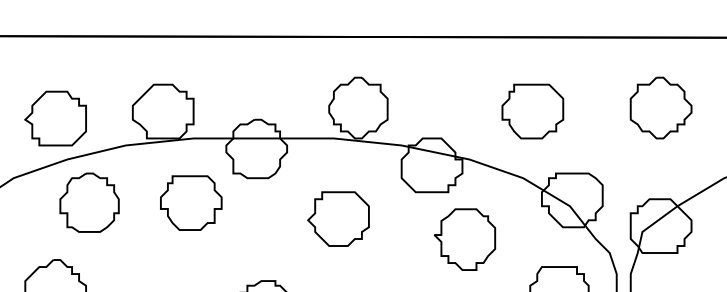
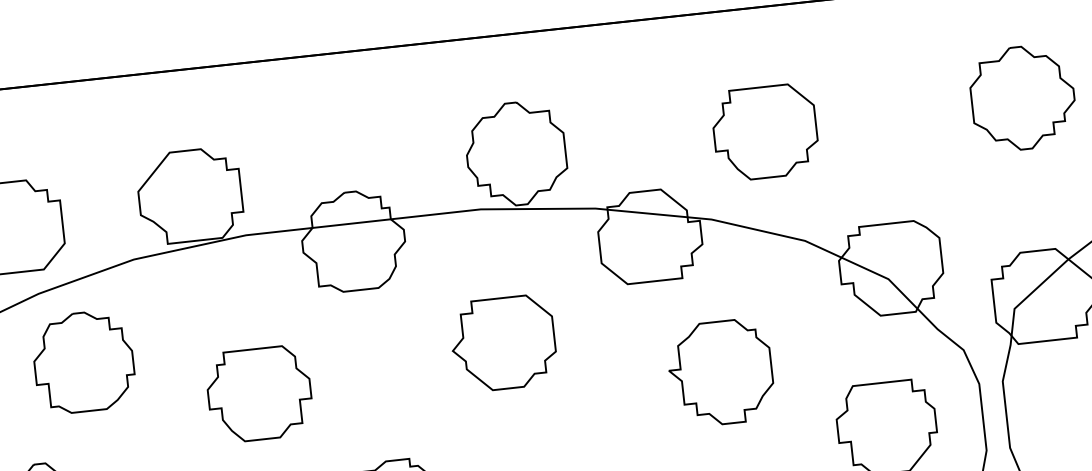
part: (532, 111) -> (764, 132), moved
part: (191, 202) -> (259, 393), moved
part: (464, 239) -> (720, 372), moved

